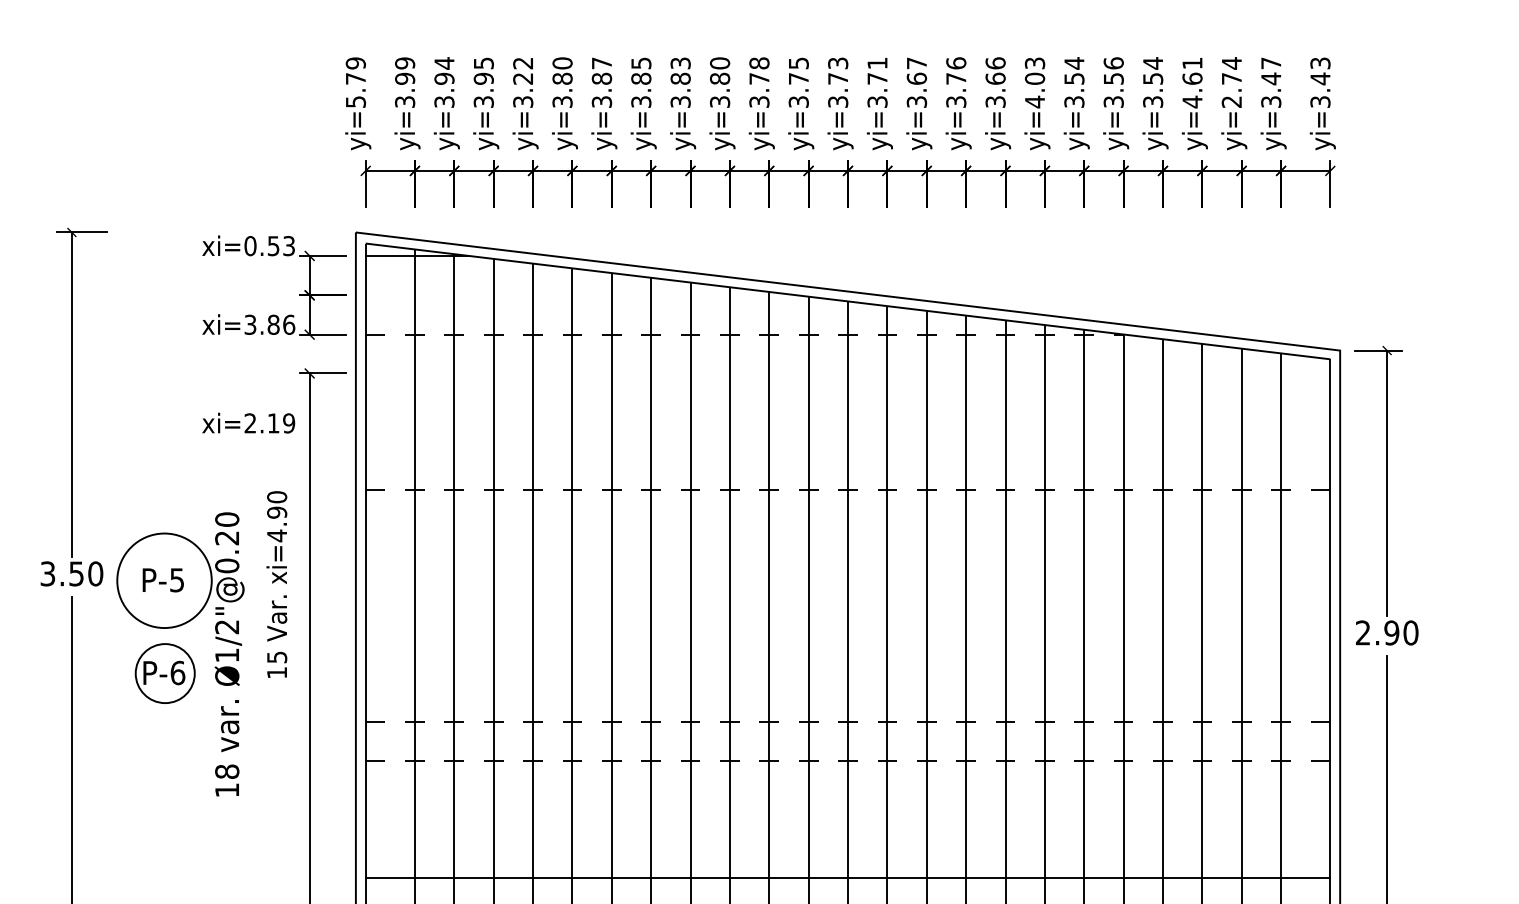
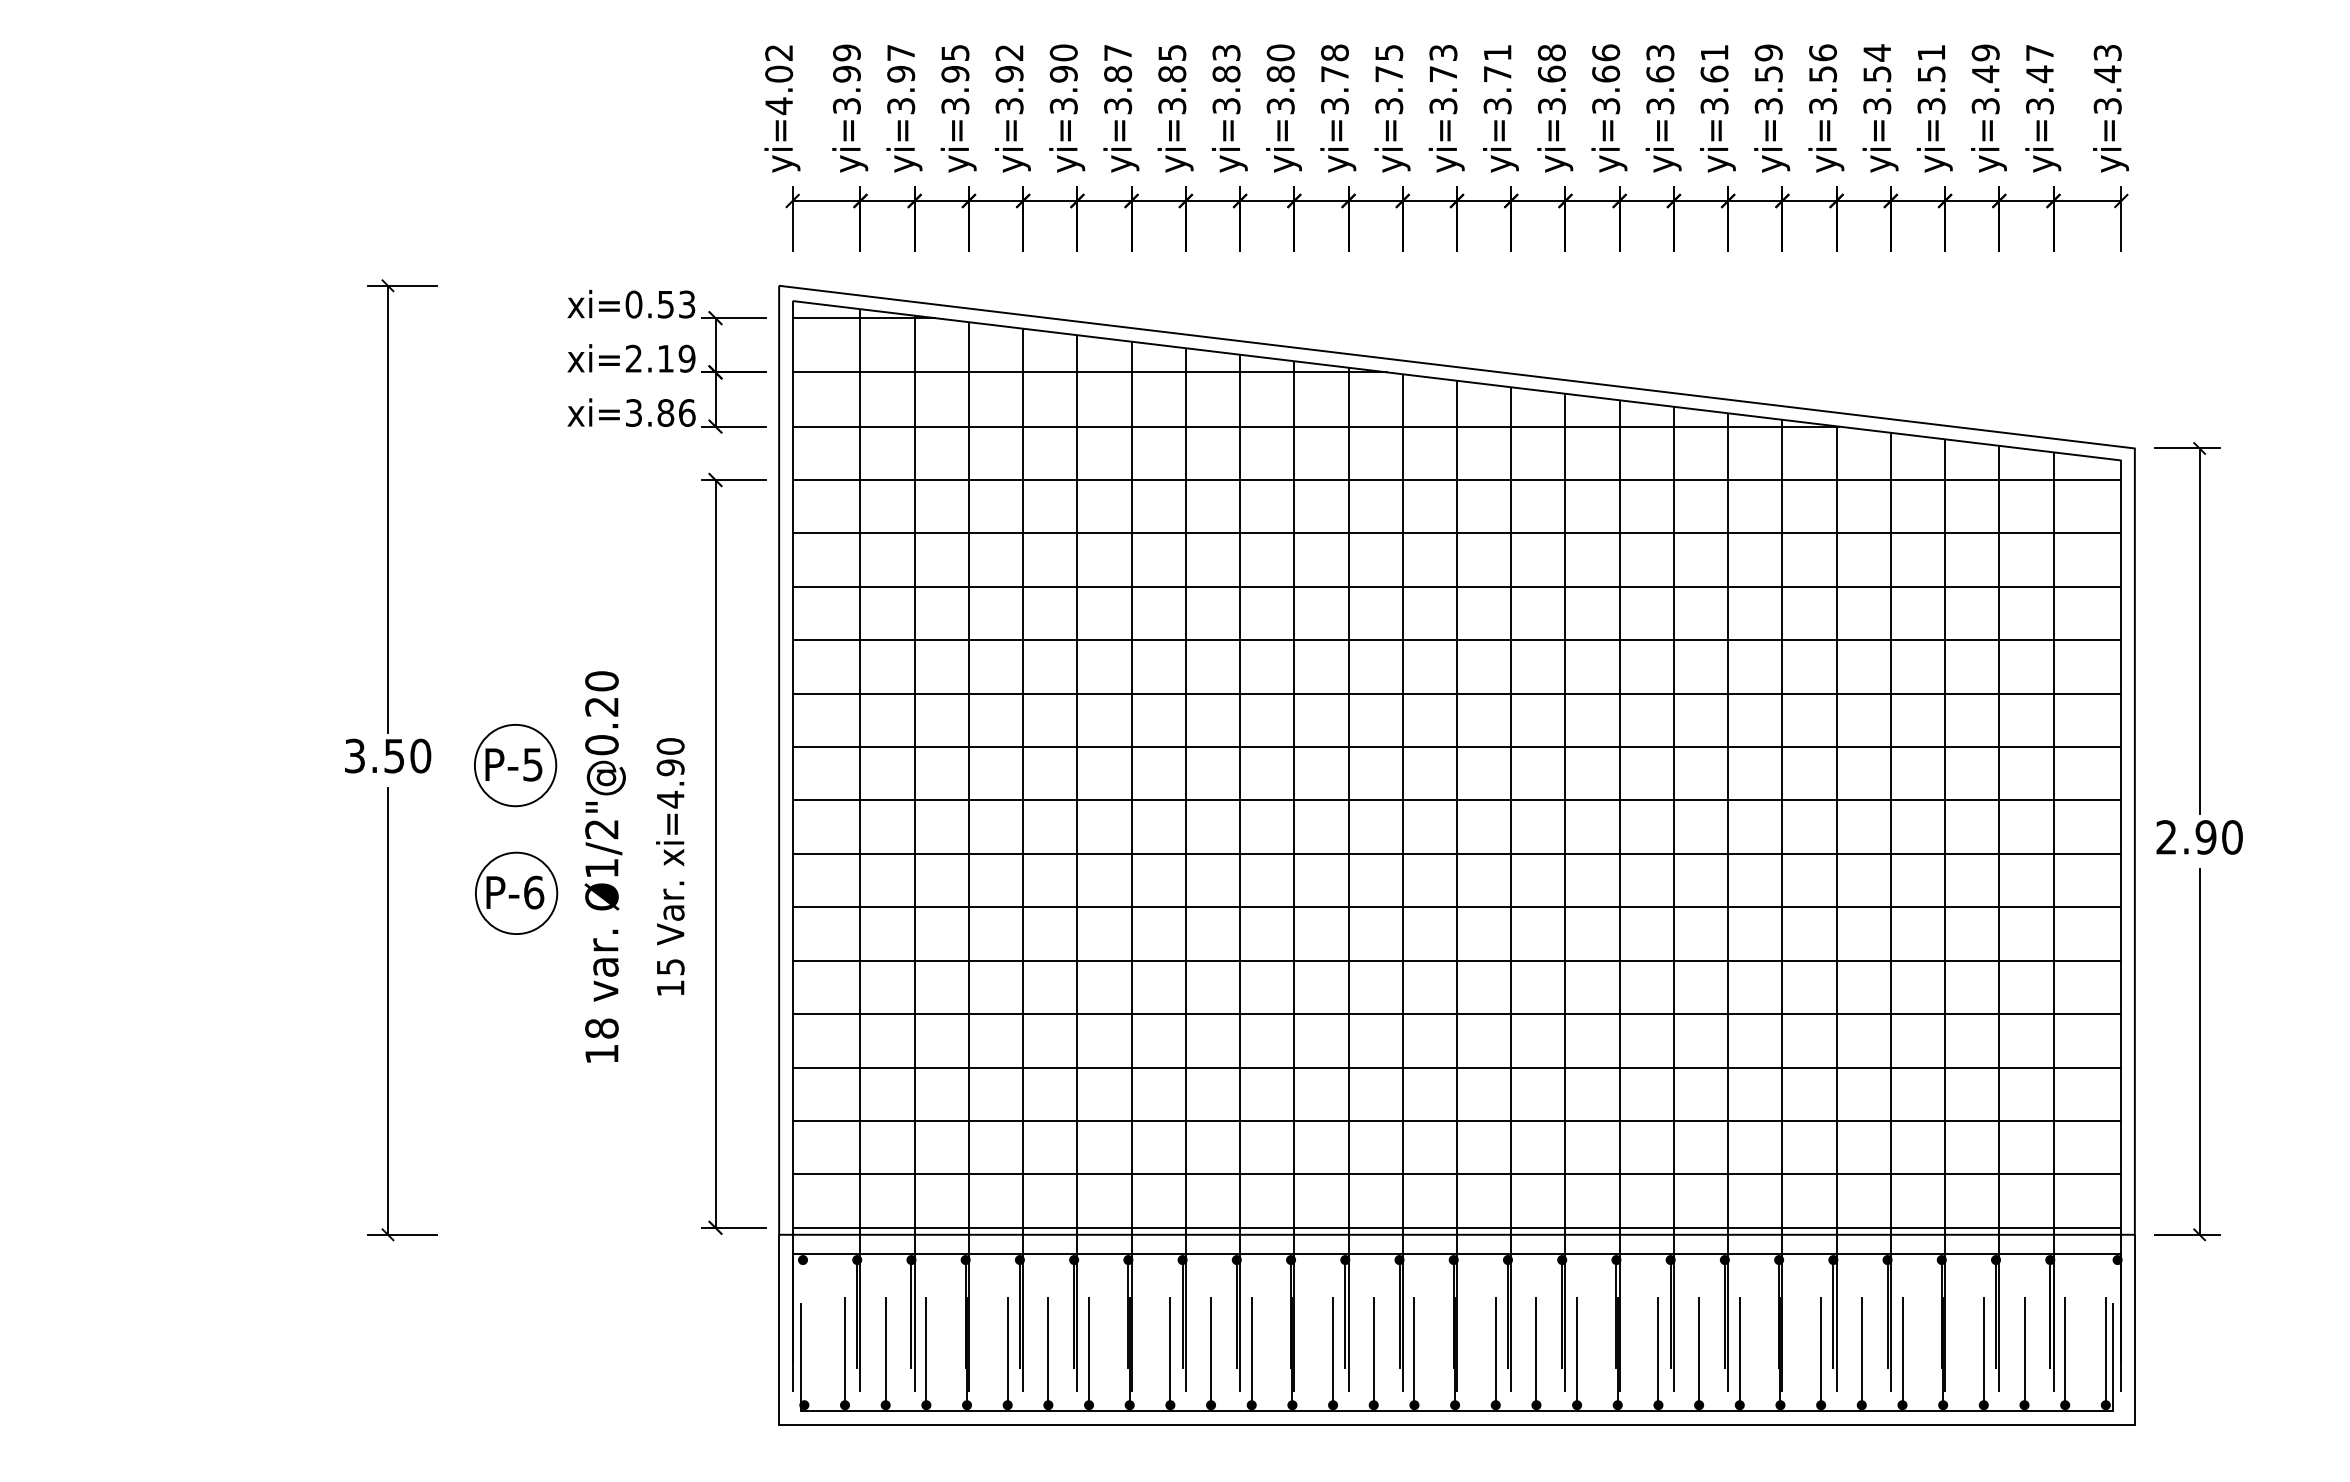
text: (444, 63) -> (900, 52), yi=3.94 -> yi=3.97
text: (916, 63) -> (1551, 52), yi=3.67 -> yi=3.68
text: (995, 63) -> (1660, 52), yi=3.66 -> yi=3.63
text: (1074, 63) -> (1768, 52), yi=3.54 -> yi=3.59
text: (562, 78) -> (1063, 73), yi=3.80 -> yi=3.90
text: (956, 78) -> (1606, 73), yi=3.76 -> yi=3.66
text: (523, 79) -> (1009, 74), yi=3.22 -> yi=3.92
text: (356, 82) -> (779, 79), yi=5.79 -> yi=4.02
text: (1231, 82) -> (1985, 79), yi=2.74 -> yi=3.49
text: (1034, 83) -> (1714, 80), yi=4.03 -> yi=3.61
text: (1192, 90) -> (1931, 90), yi=4.61 -> yi=3.51
line: (581, 295) -> (1089, 372), added
line: (746, 334) -> (1316, 426), dashed -> solid
line: (847, 373) -> (1456, 480), added
line: (847, 412) -> (1456, 533), added
text: (248, 423) -> (631, 358), moved
line: (847, 450) -> (1456, 586), added
line: (848, 489) -> (1457, 640), dashed -> solid
line: (847, 528) -> (1456, 693), added
line: (847, 567) -> (1456, 747), added
circle: (164, 580) -> (515, 765), size x0.62
text: (277, 584) -> (670, 866), moved
line: (847, 606) -> (1456, 800), added
line: (847, 644) -> (1456, 853), added
line: (847, 683) -> (1456, 907), added
line: (848, 722) -> (1457, 960), dashed -> solid
line: (848, 761) -> (1457, 1014), dashed -> solid
line: (847, 800) -> (1456, 1067), added
line: (847, 838) -> (1456, 1120), added

